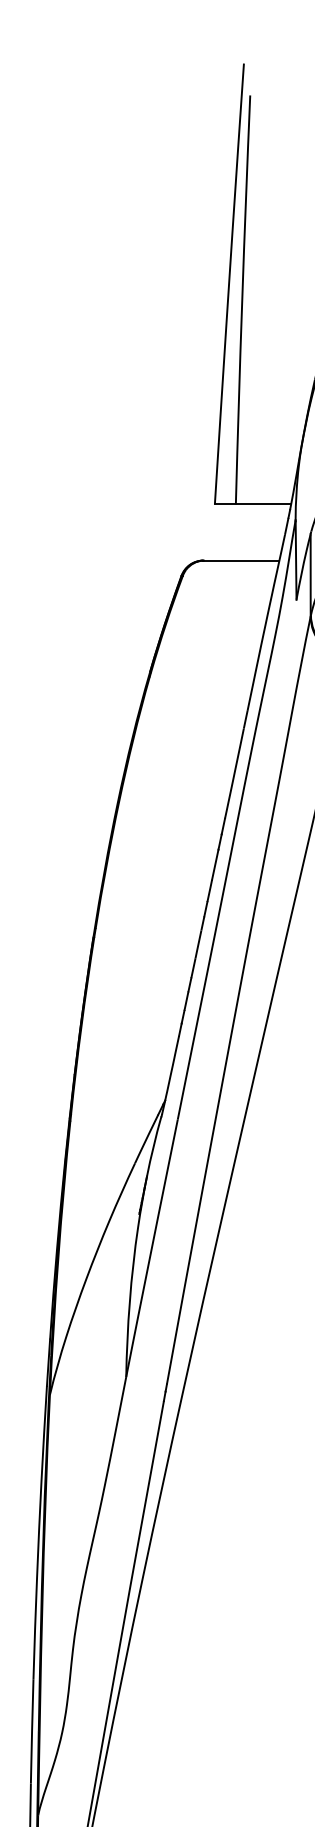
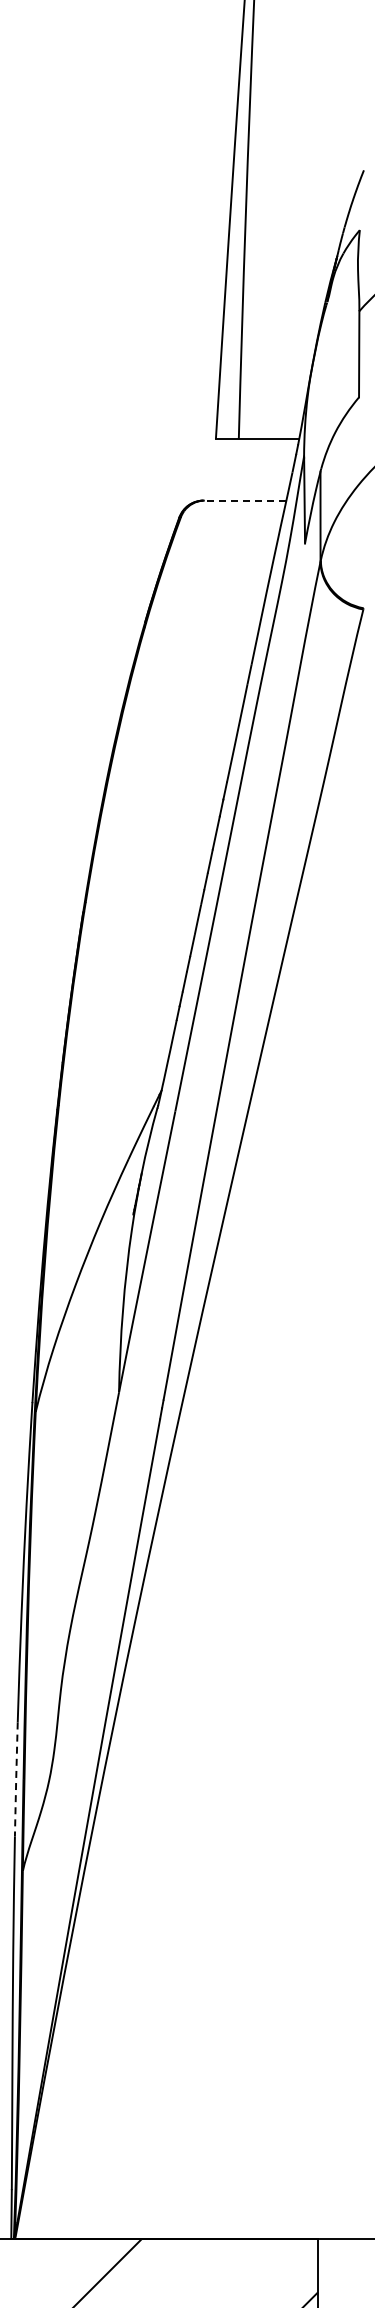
line: (241, 560) -> (244, 500), solid -> dashed
line: (32, 1730) -> (16, 1778), solid -> dashed

